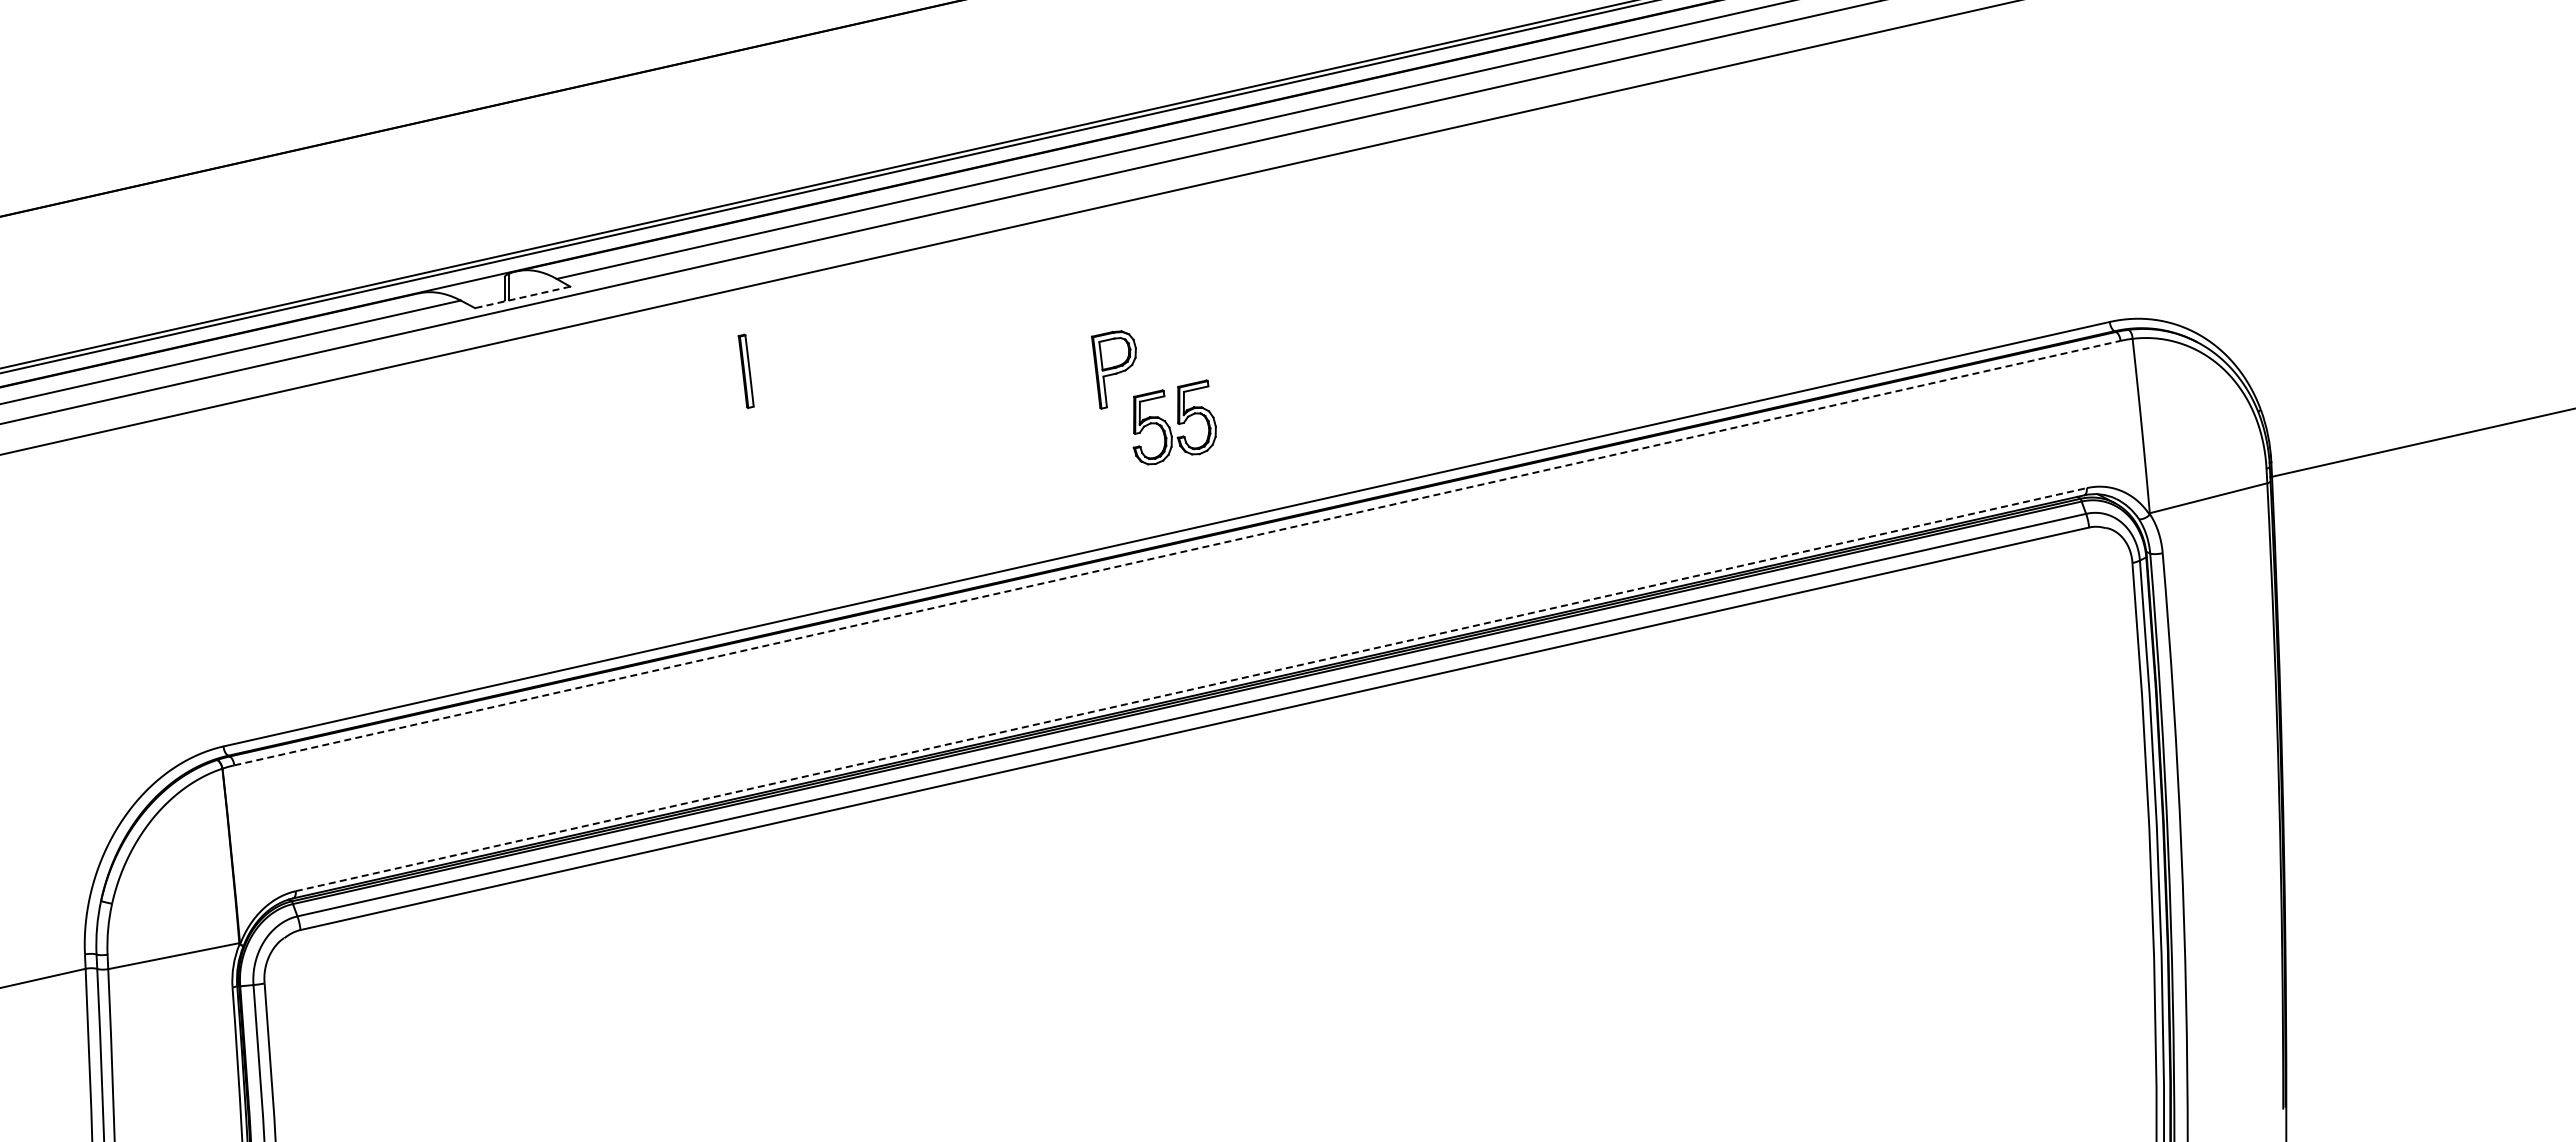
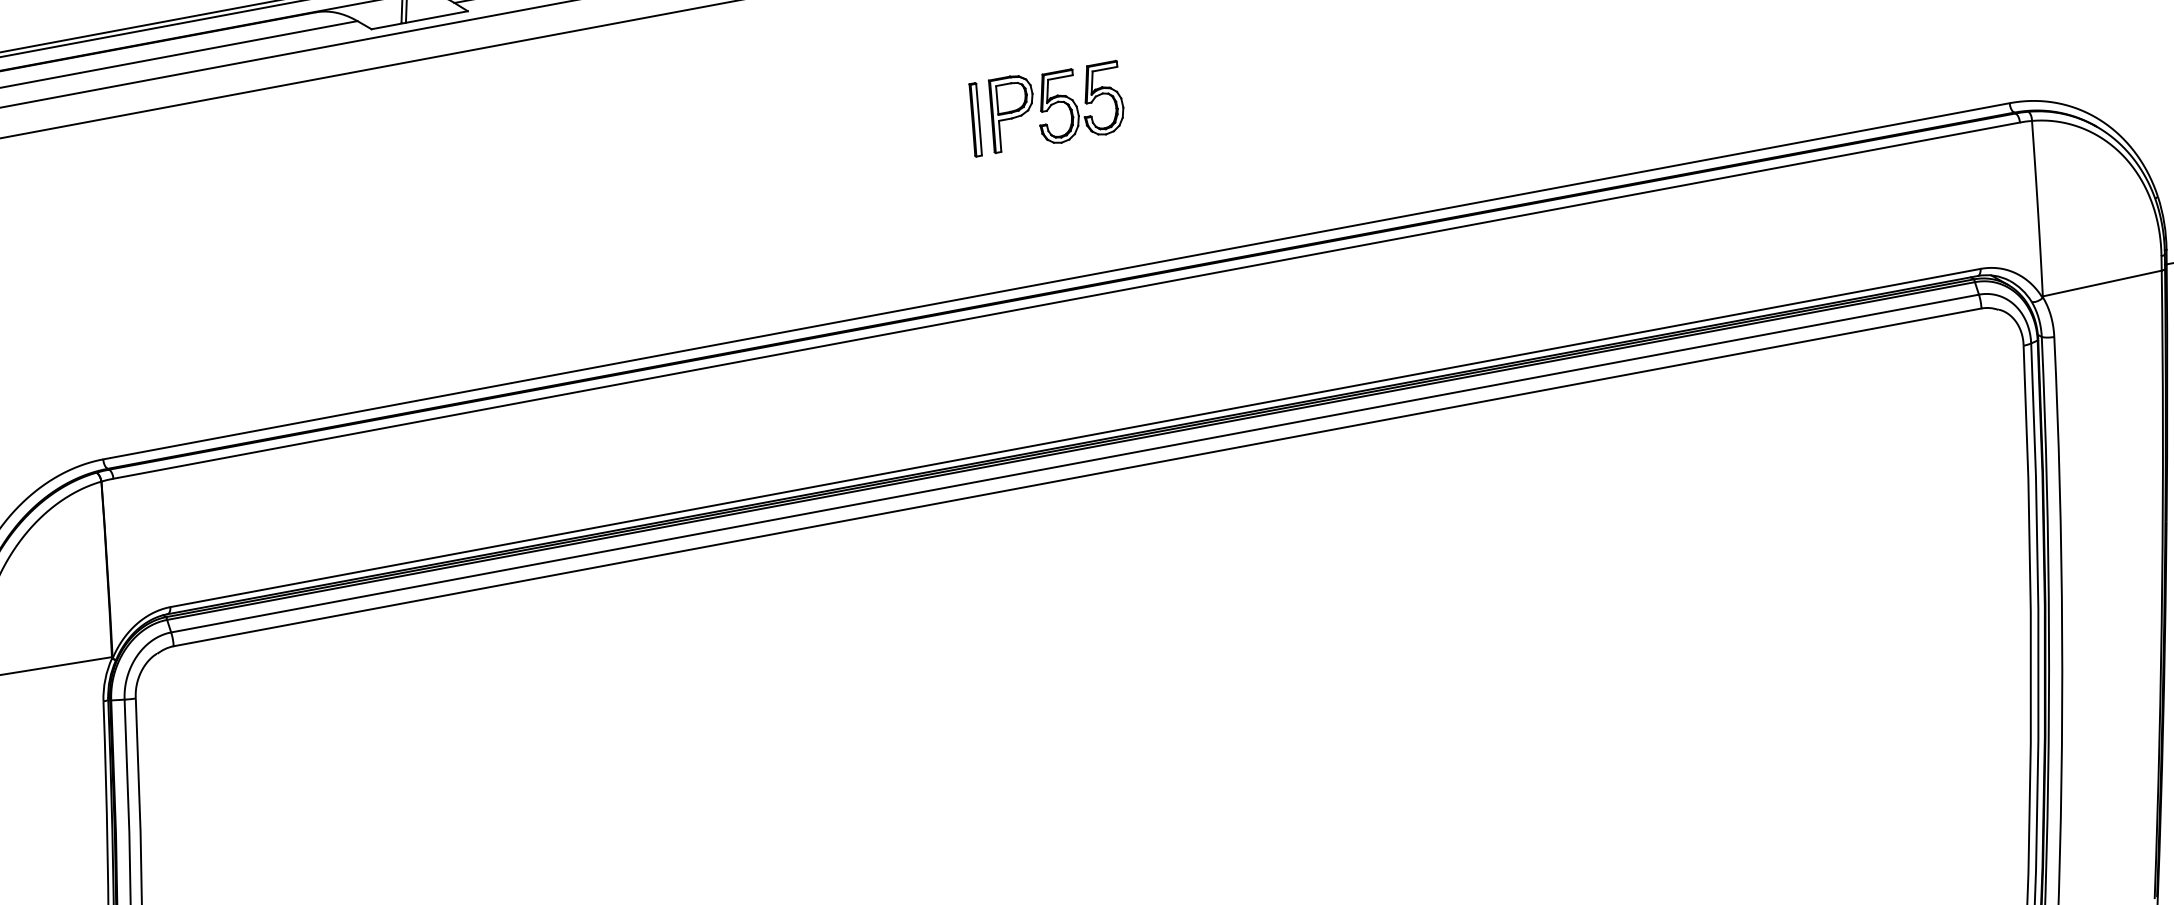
line: (522, 297) -> (419, 20), dashed -> solid
part: (745, 370) -> (974, 118), moved
part: (1174, 422) -> (1082, 101), moved
line: (1177, 553) -> (1066, 301), dashed -> solid
line: (1191, 689) -> (1075, 437), dashed -> solid

